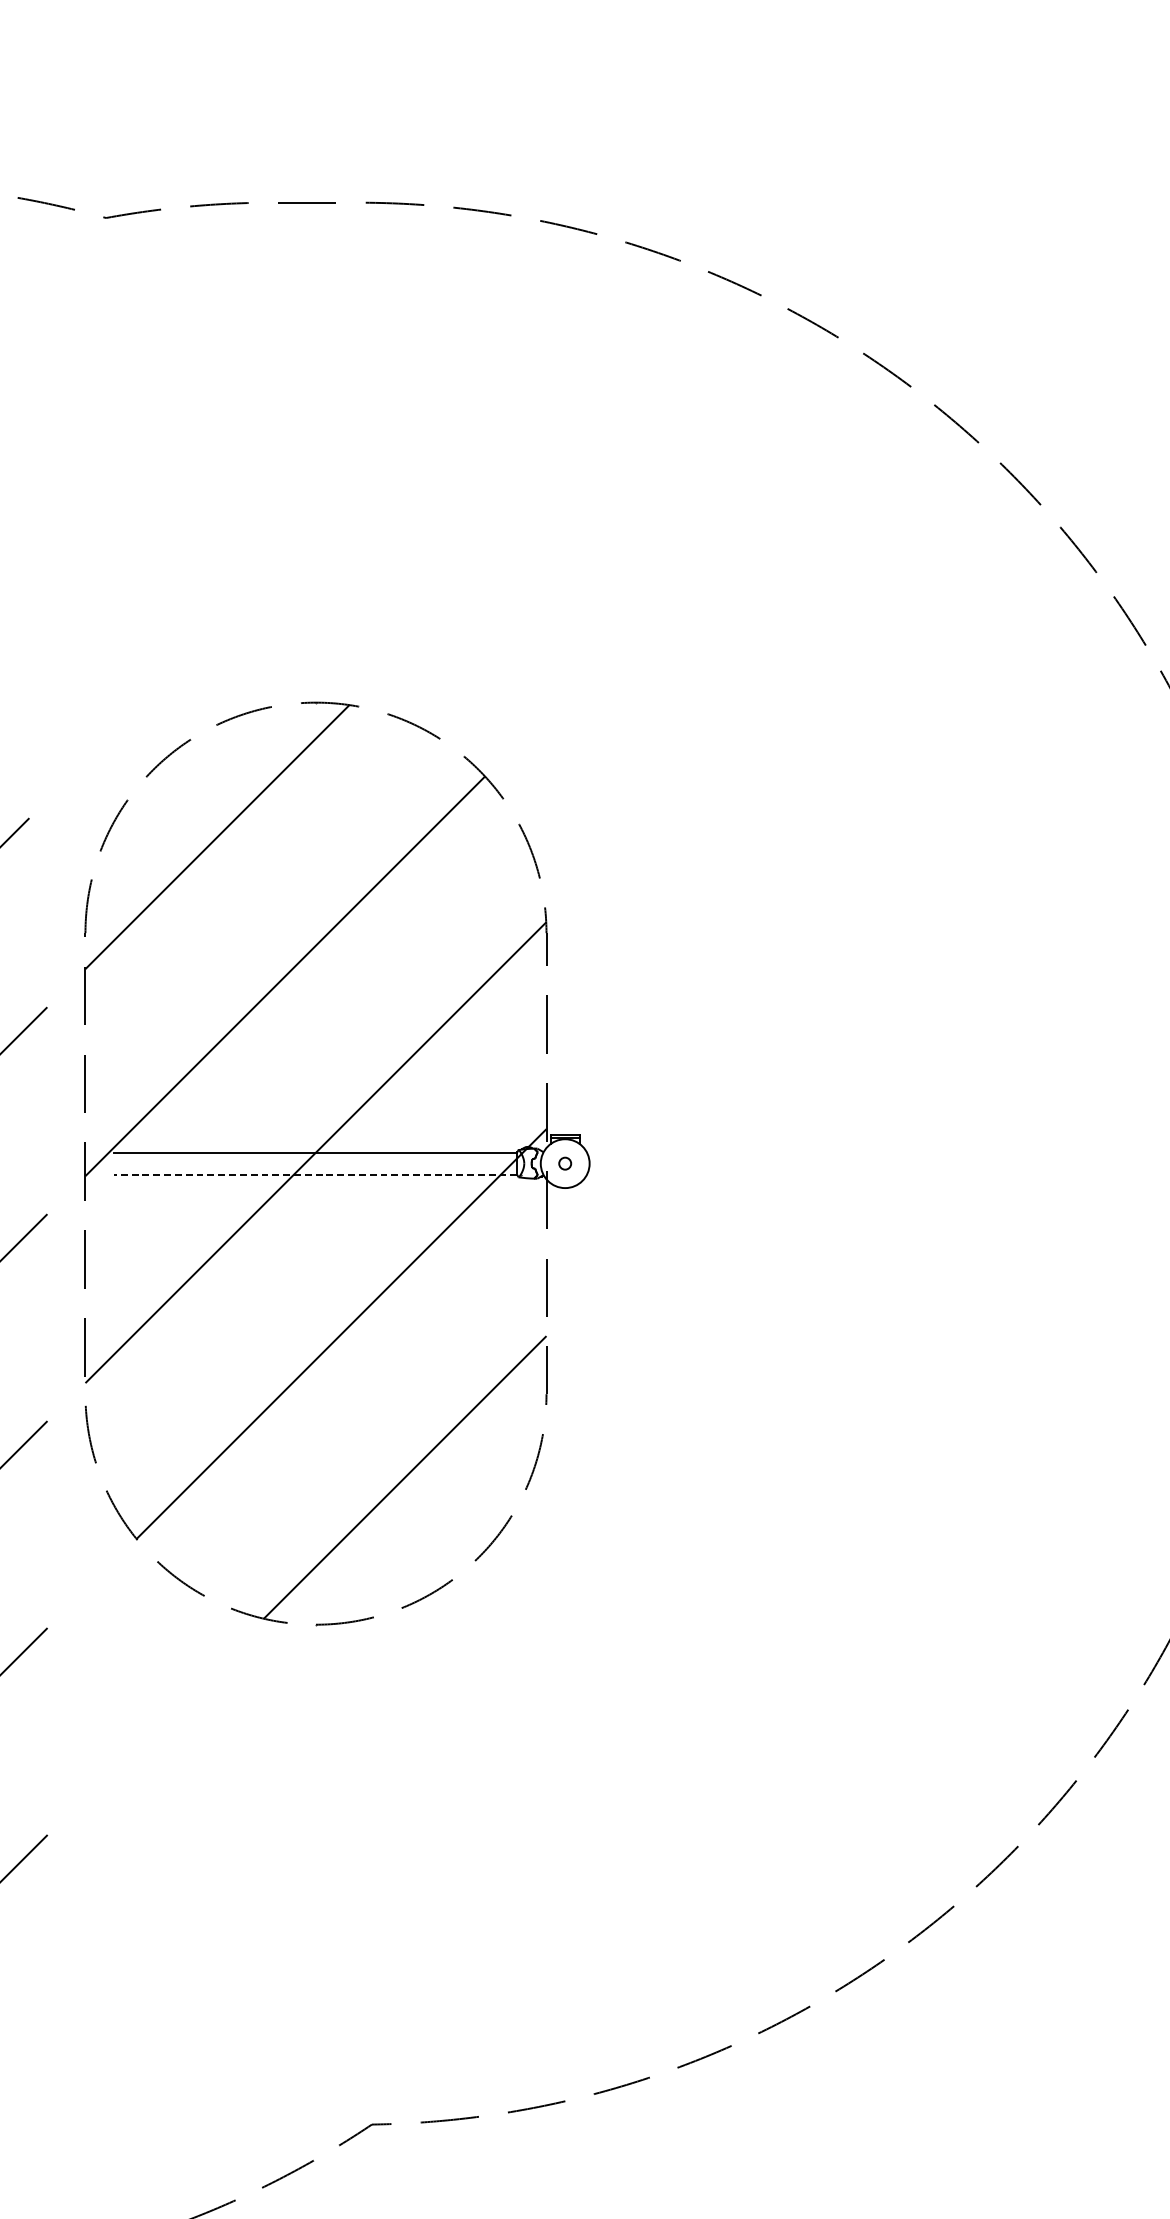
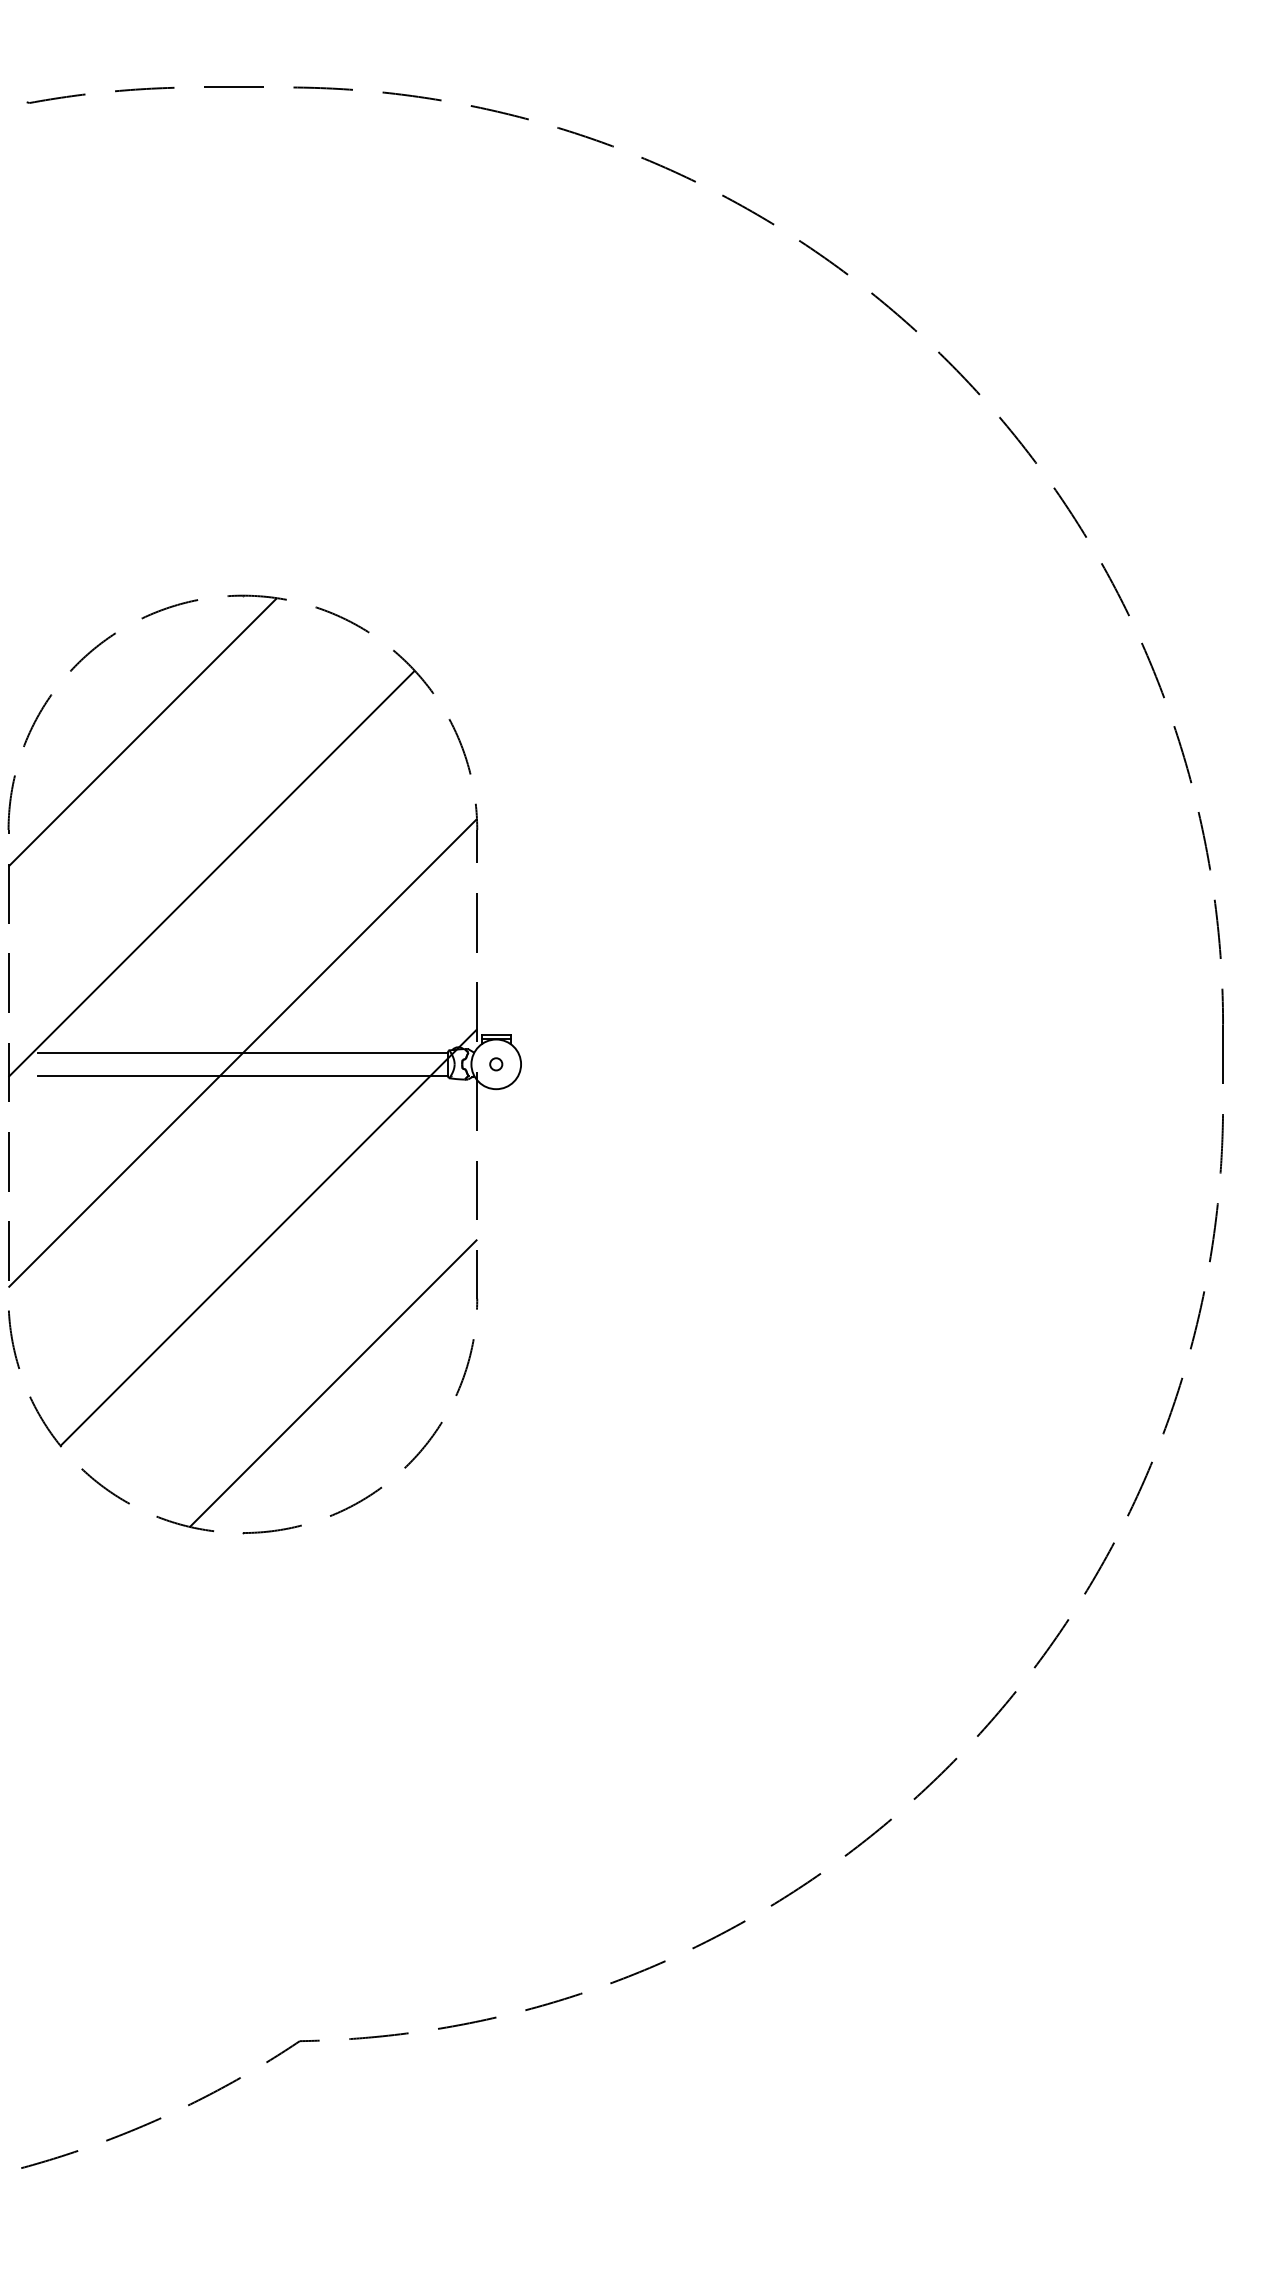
line: (315, 1174) -> (242, 1075), dashed -> solid

